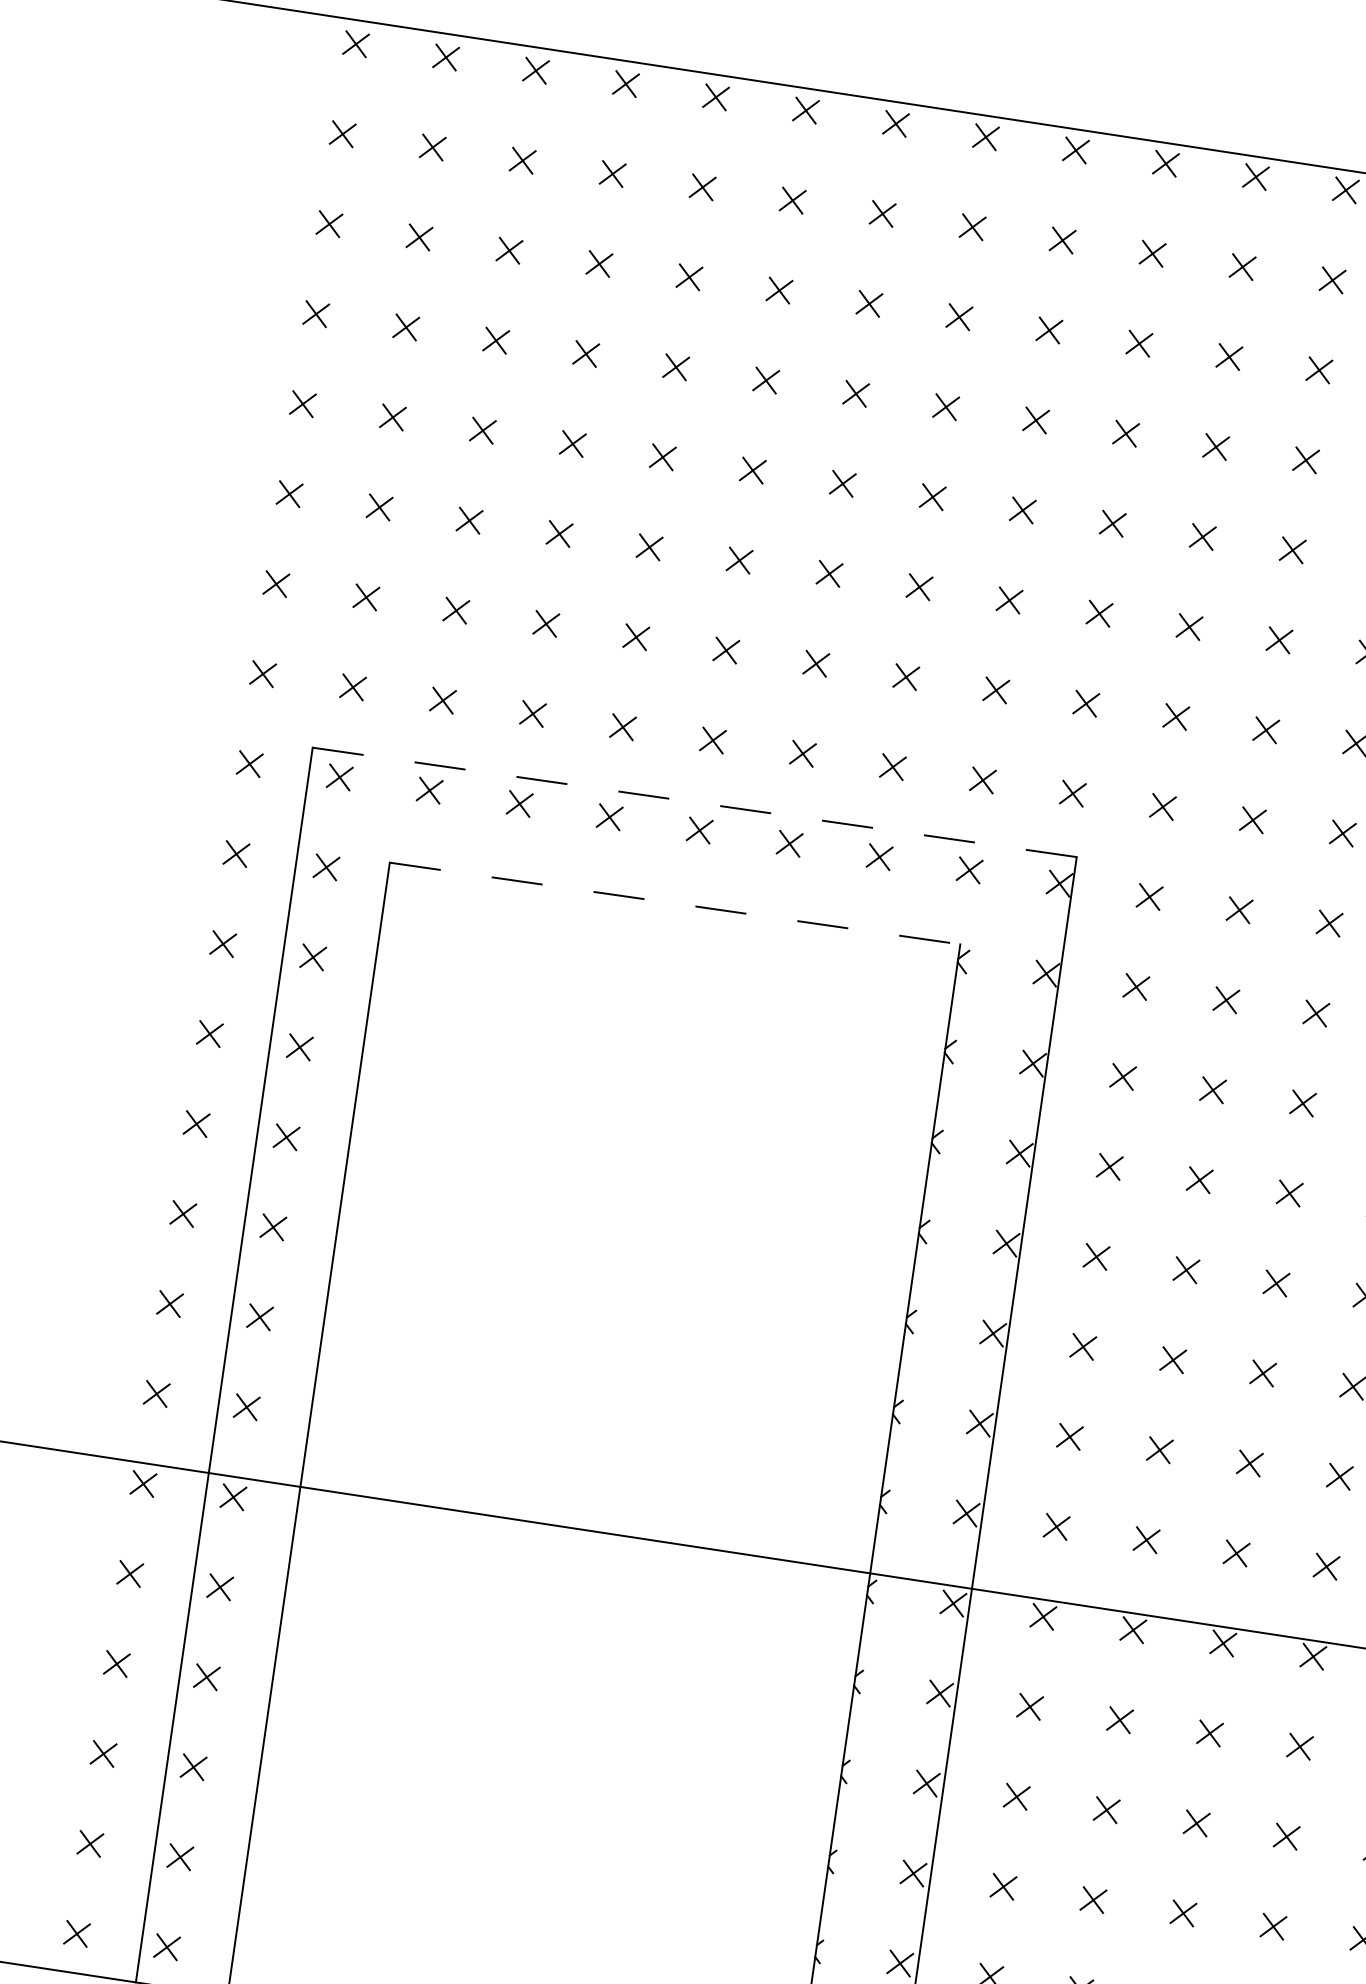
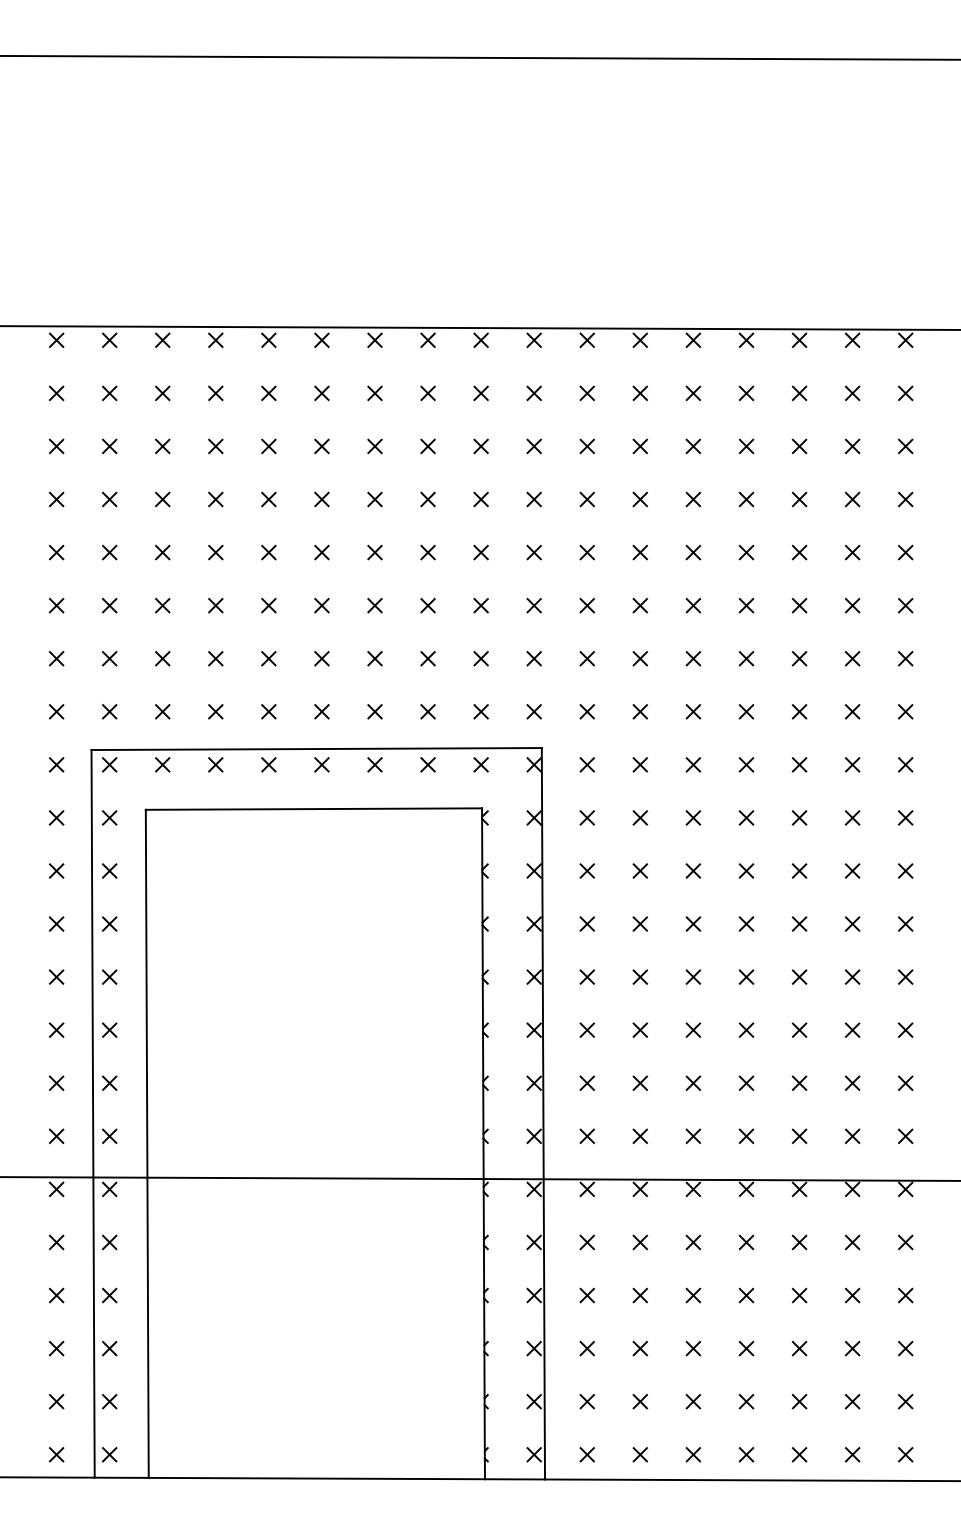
line: (696, 803) -> (317, 749), dashed -> solid
line: (675, 904) -> (314, 809), dashed -> solid

